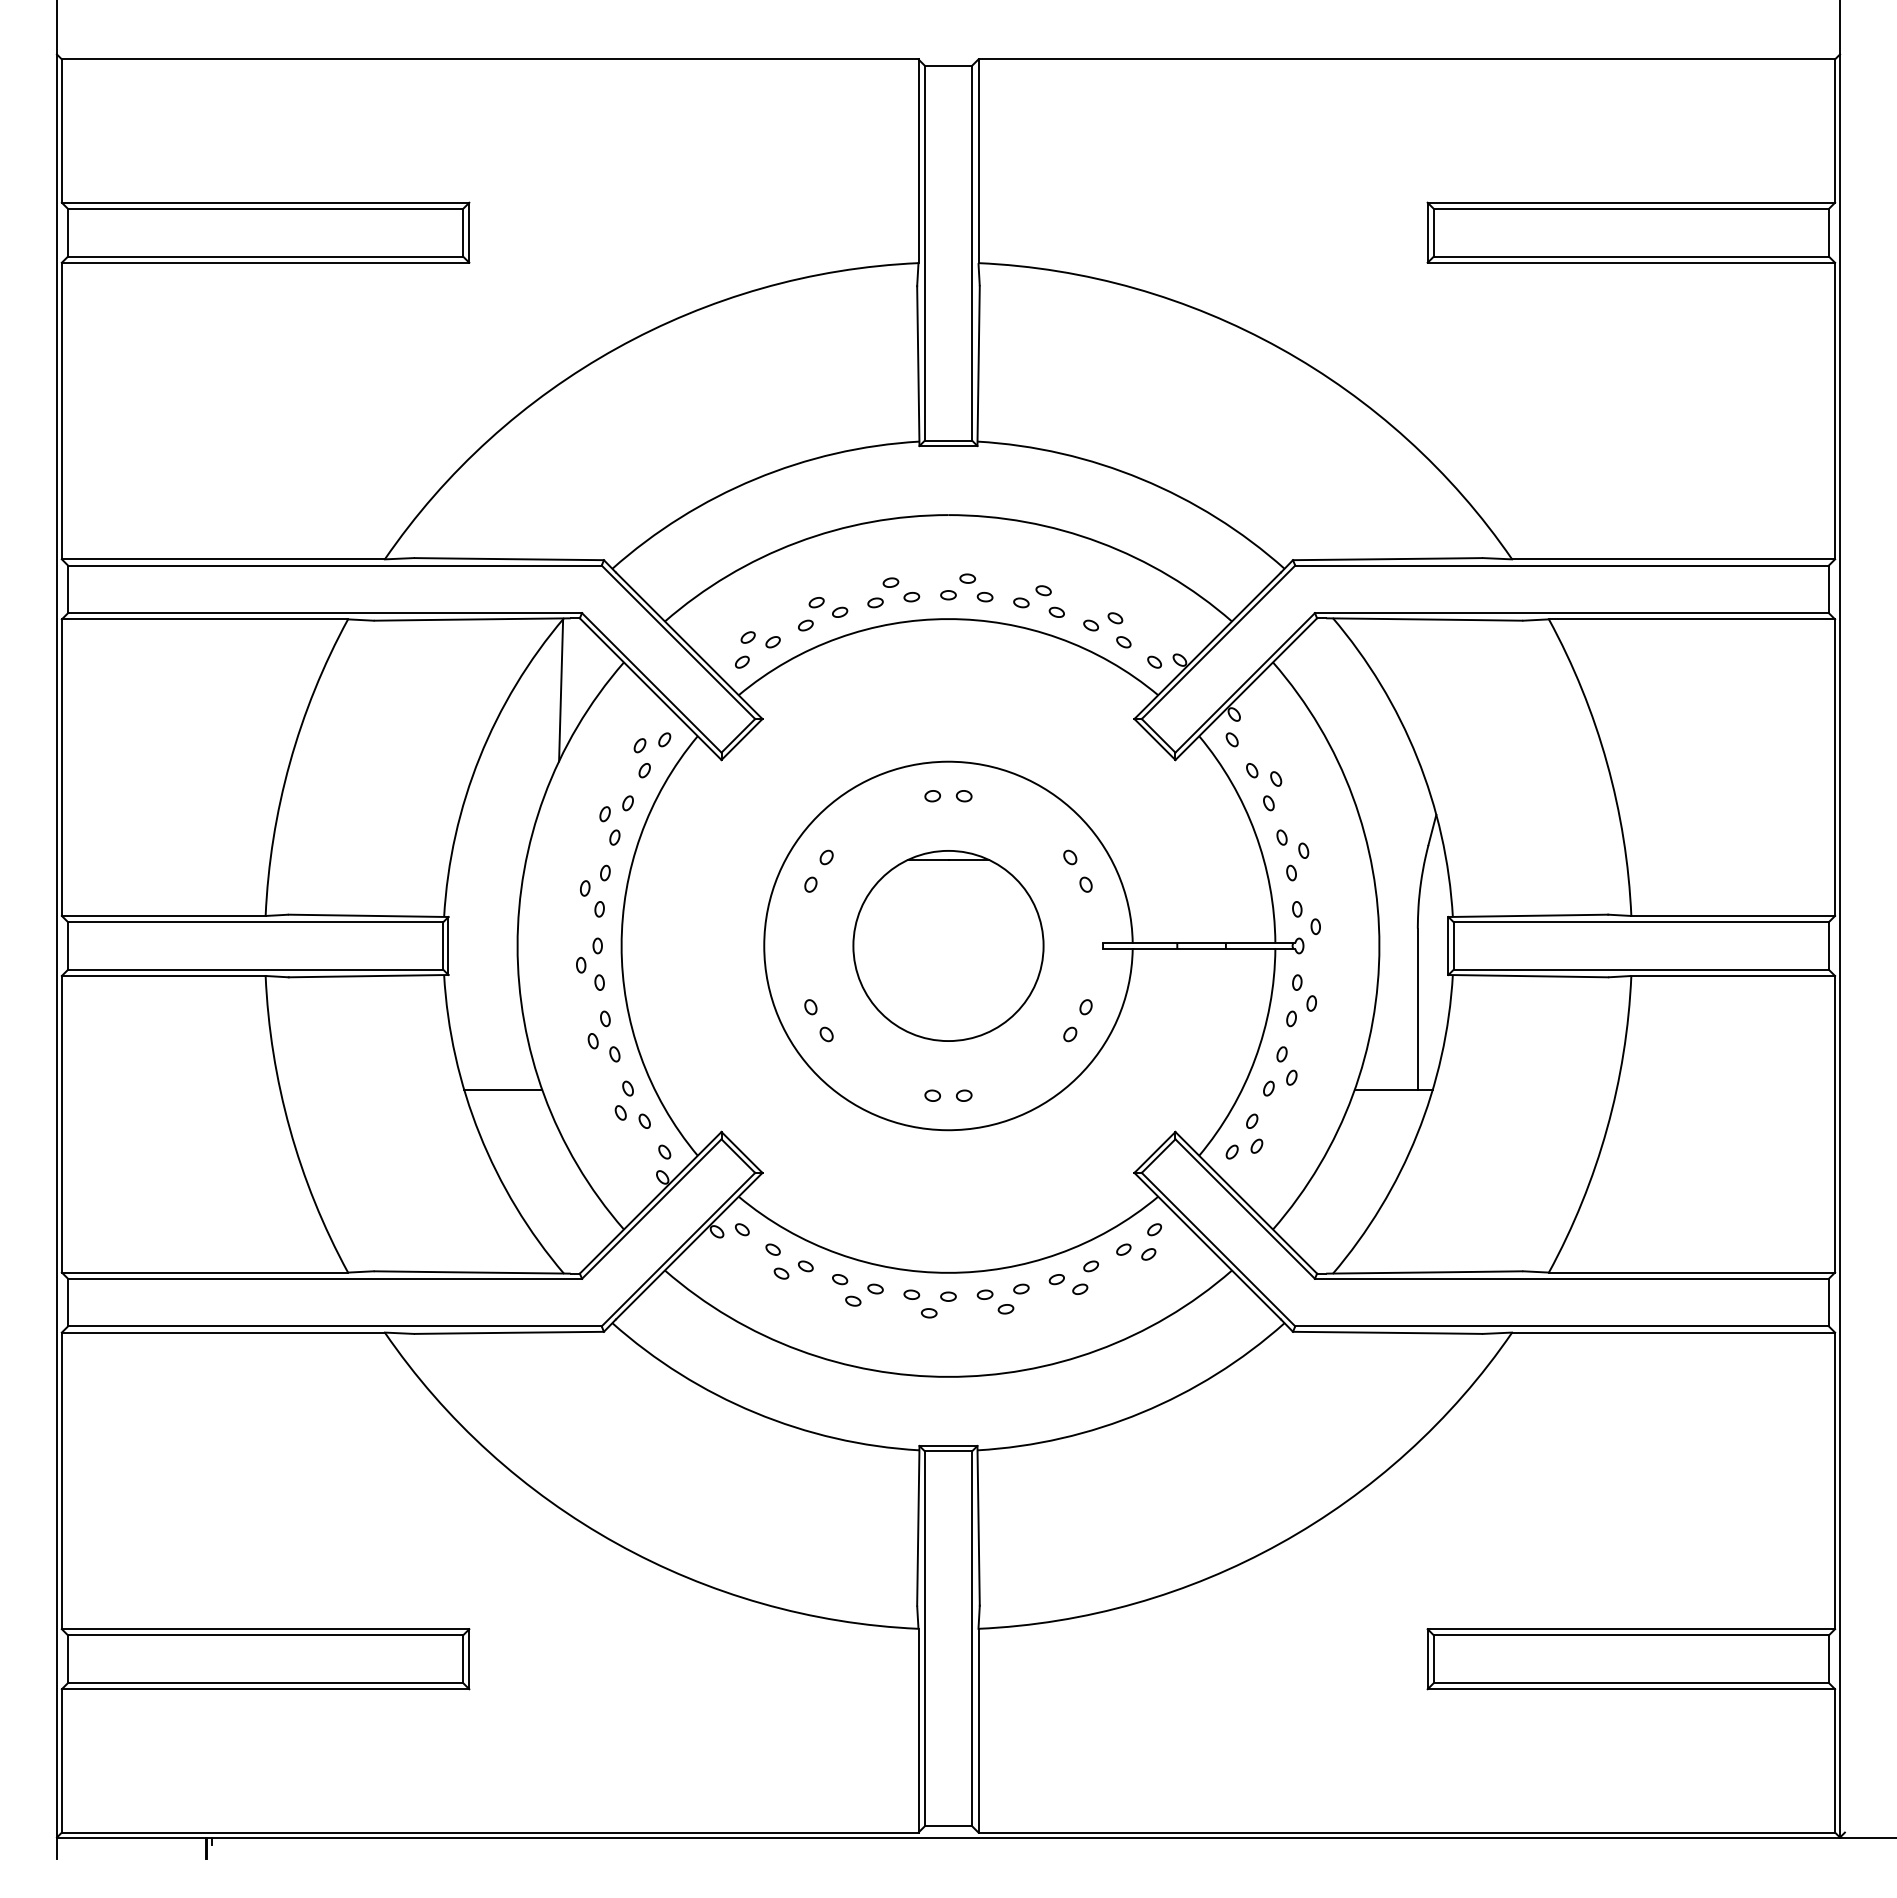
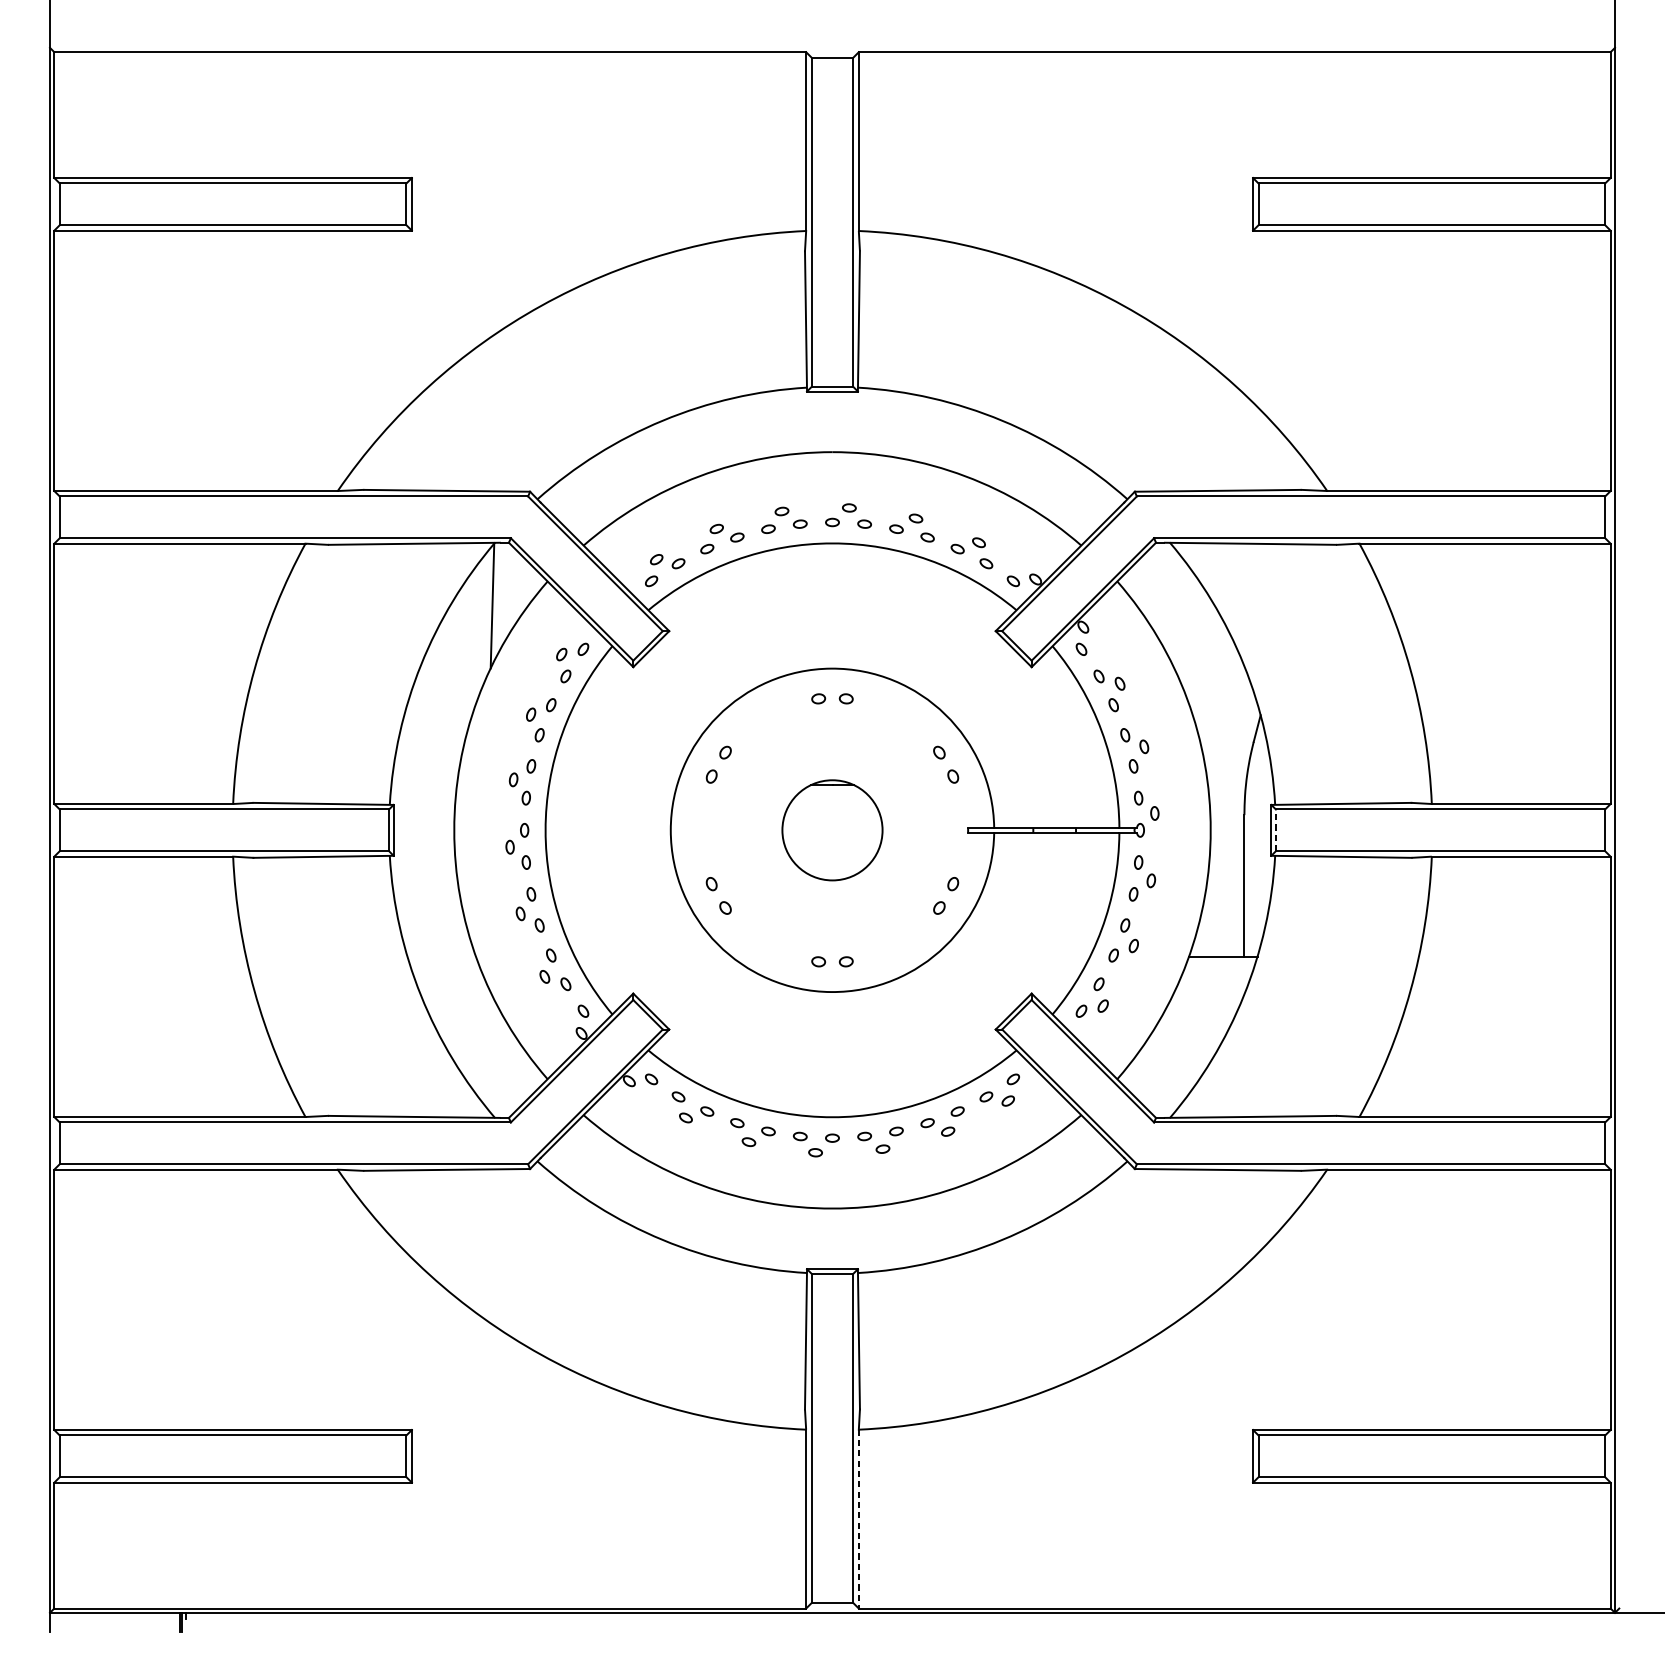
part: (948, 945) -> (832, 829), size x0.6
line: (1453, 945) -> (1275, 829), solid -> dashed
line: (503, 1089) -> (441, 956), removed
line: (978, 1730) -> (858, 1518), solid -> dashed

